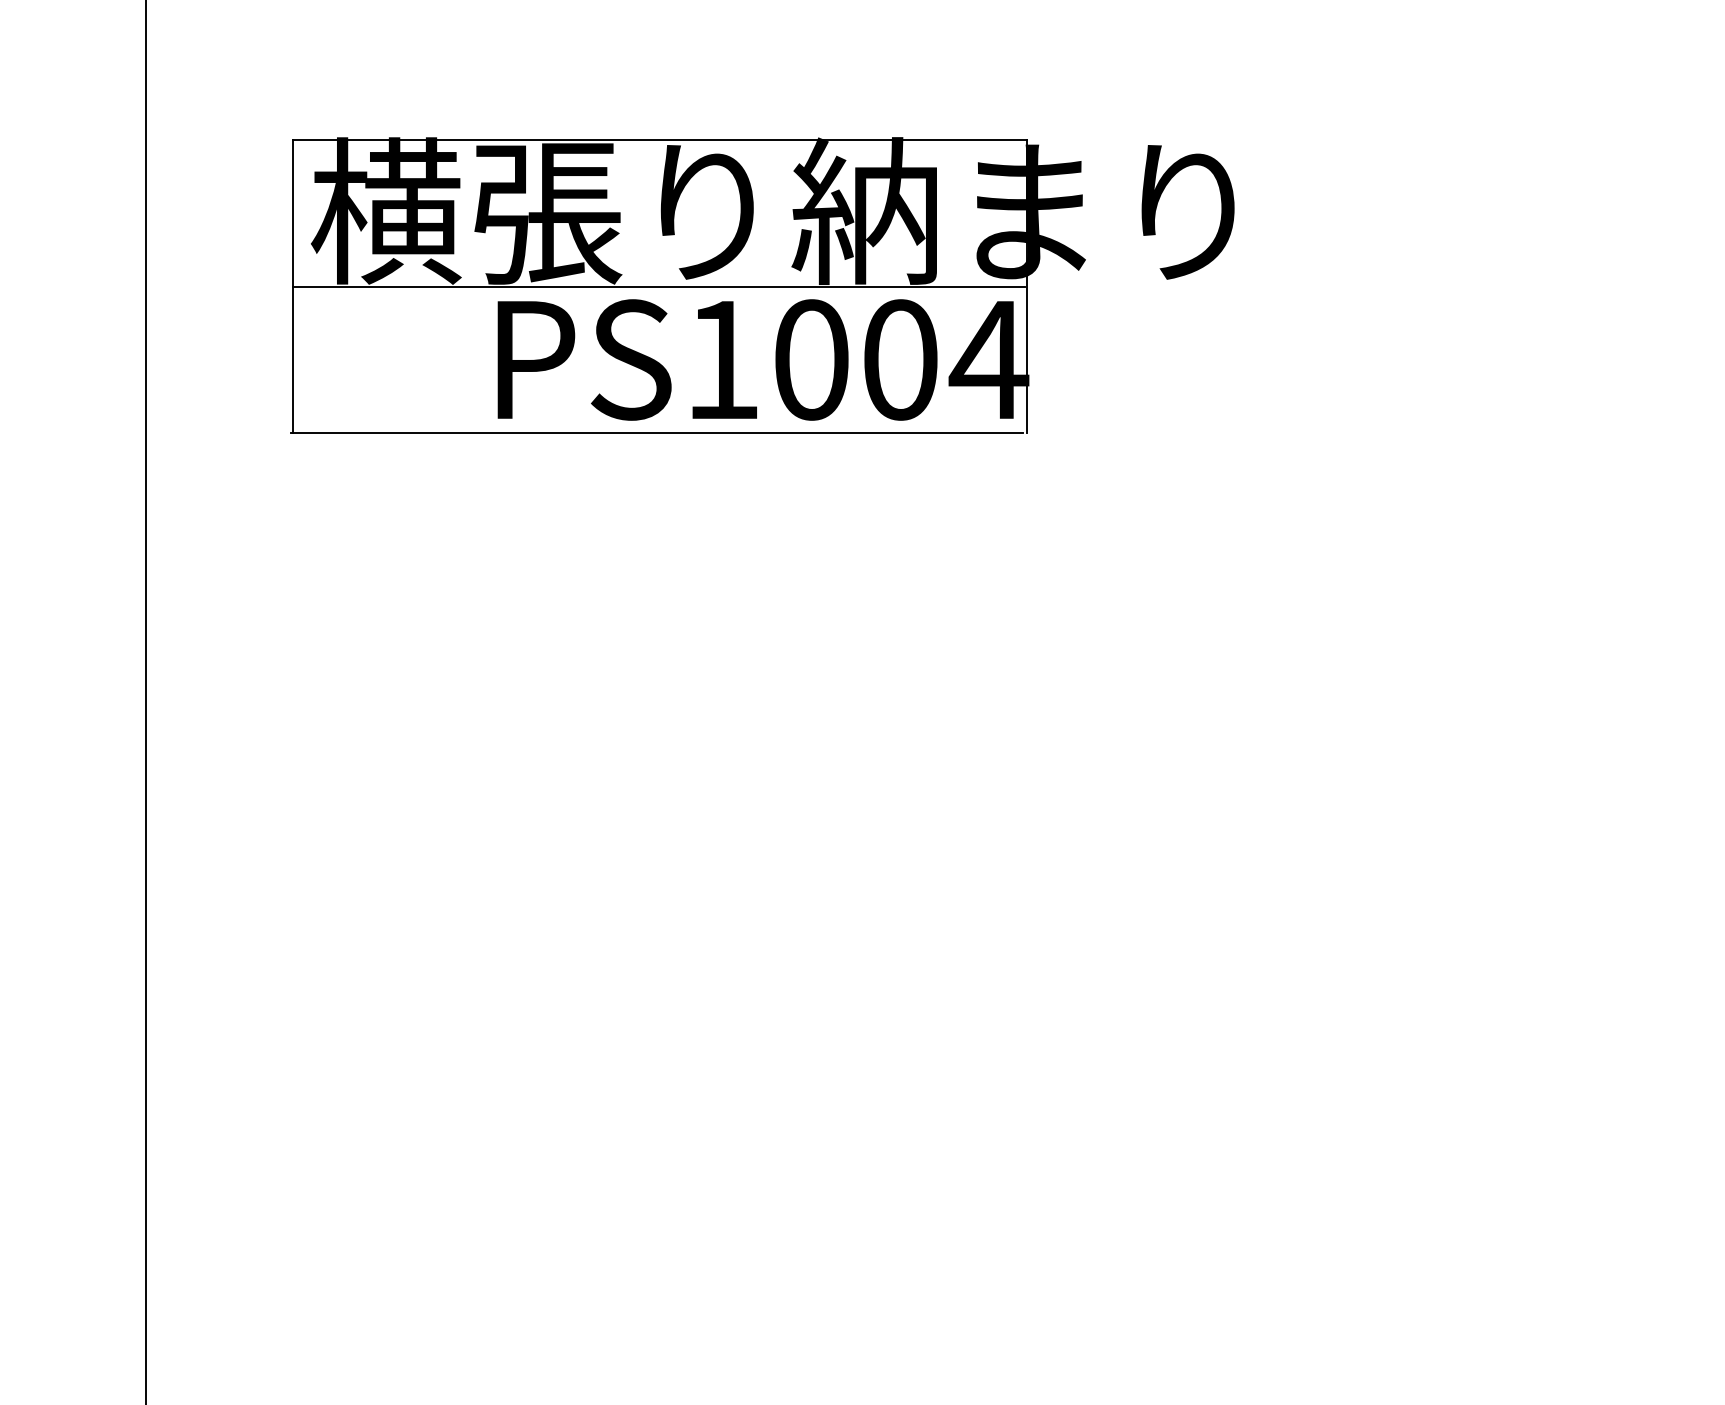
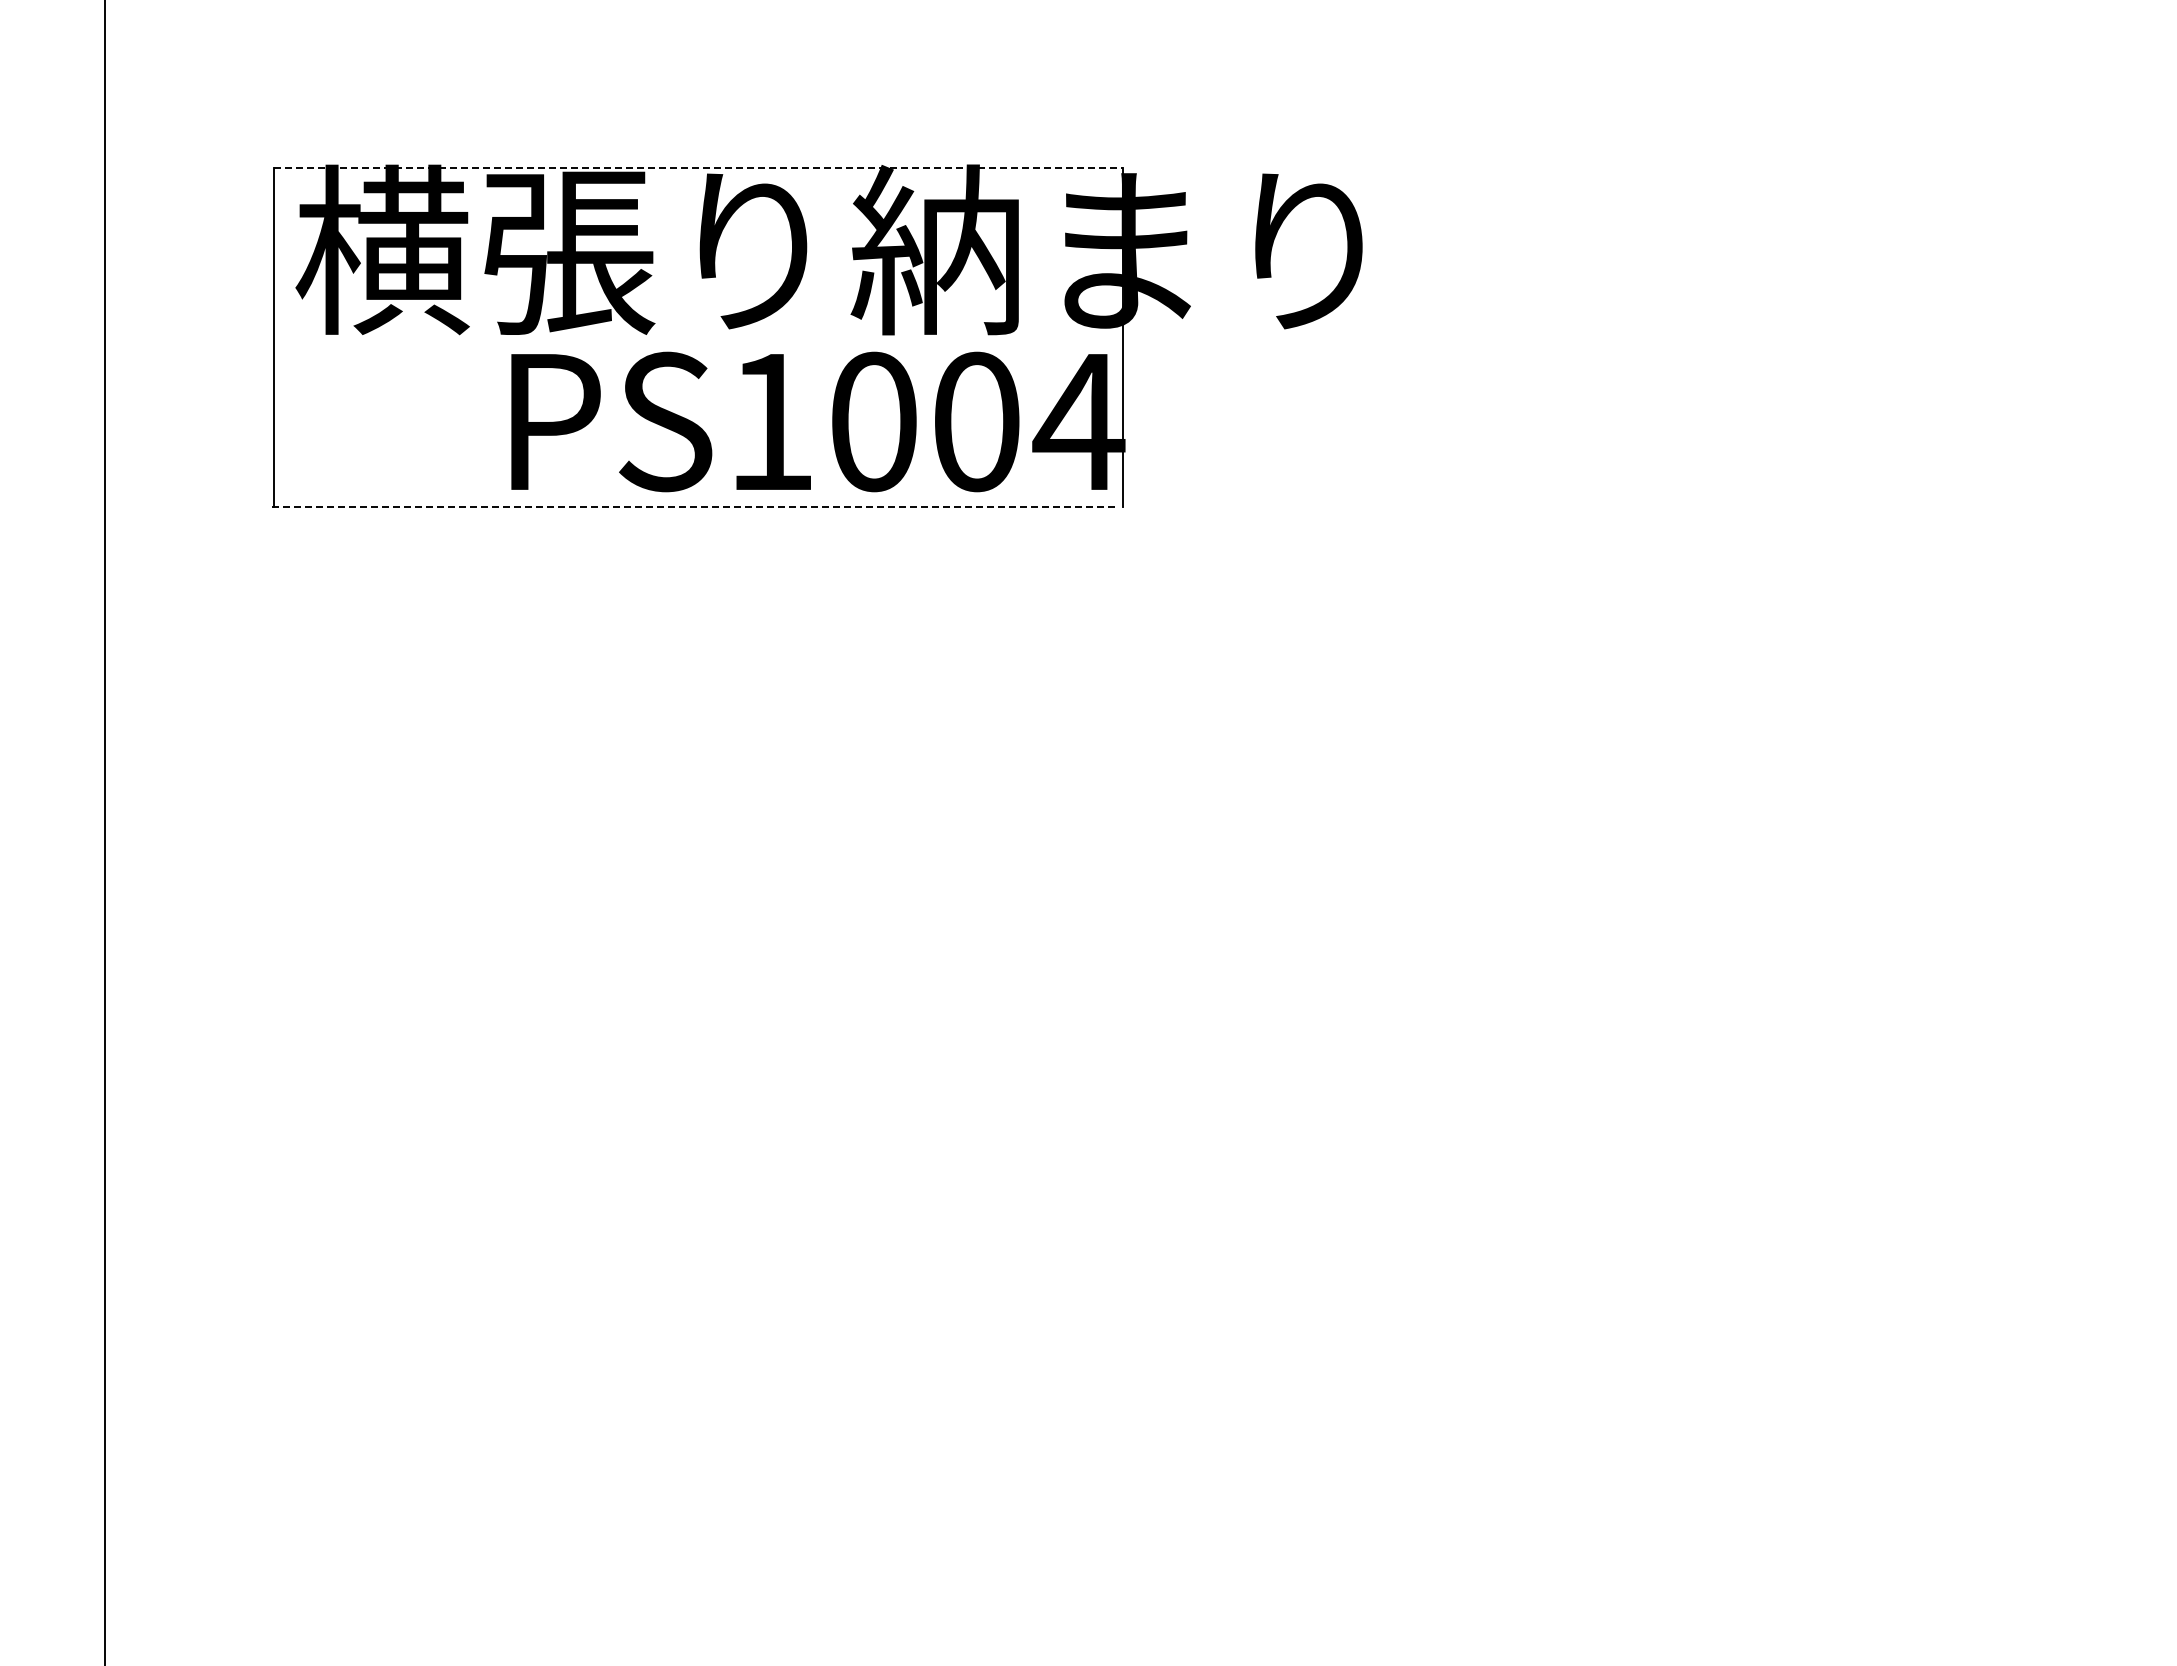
line: (660, 139) -> (699, 167), solid -> dashed
line: (658, 286) -> (697, 337), removed
line: (657, 433) -> (695, 506), solid -> dashed

